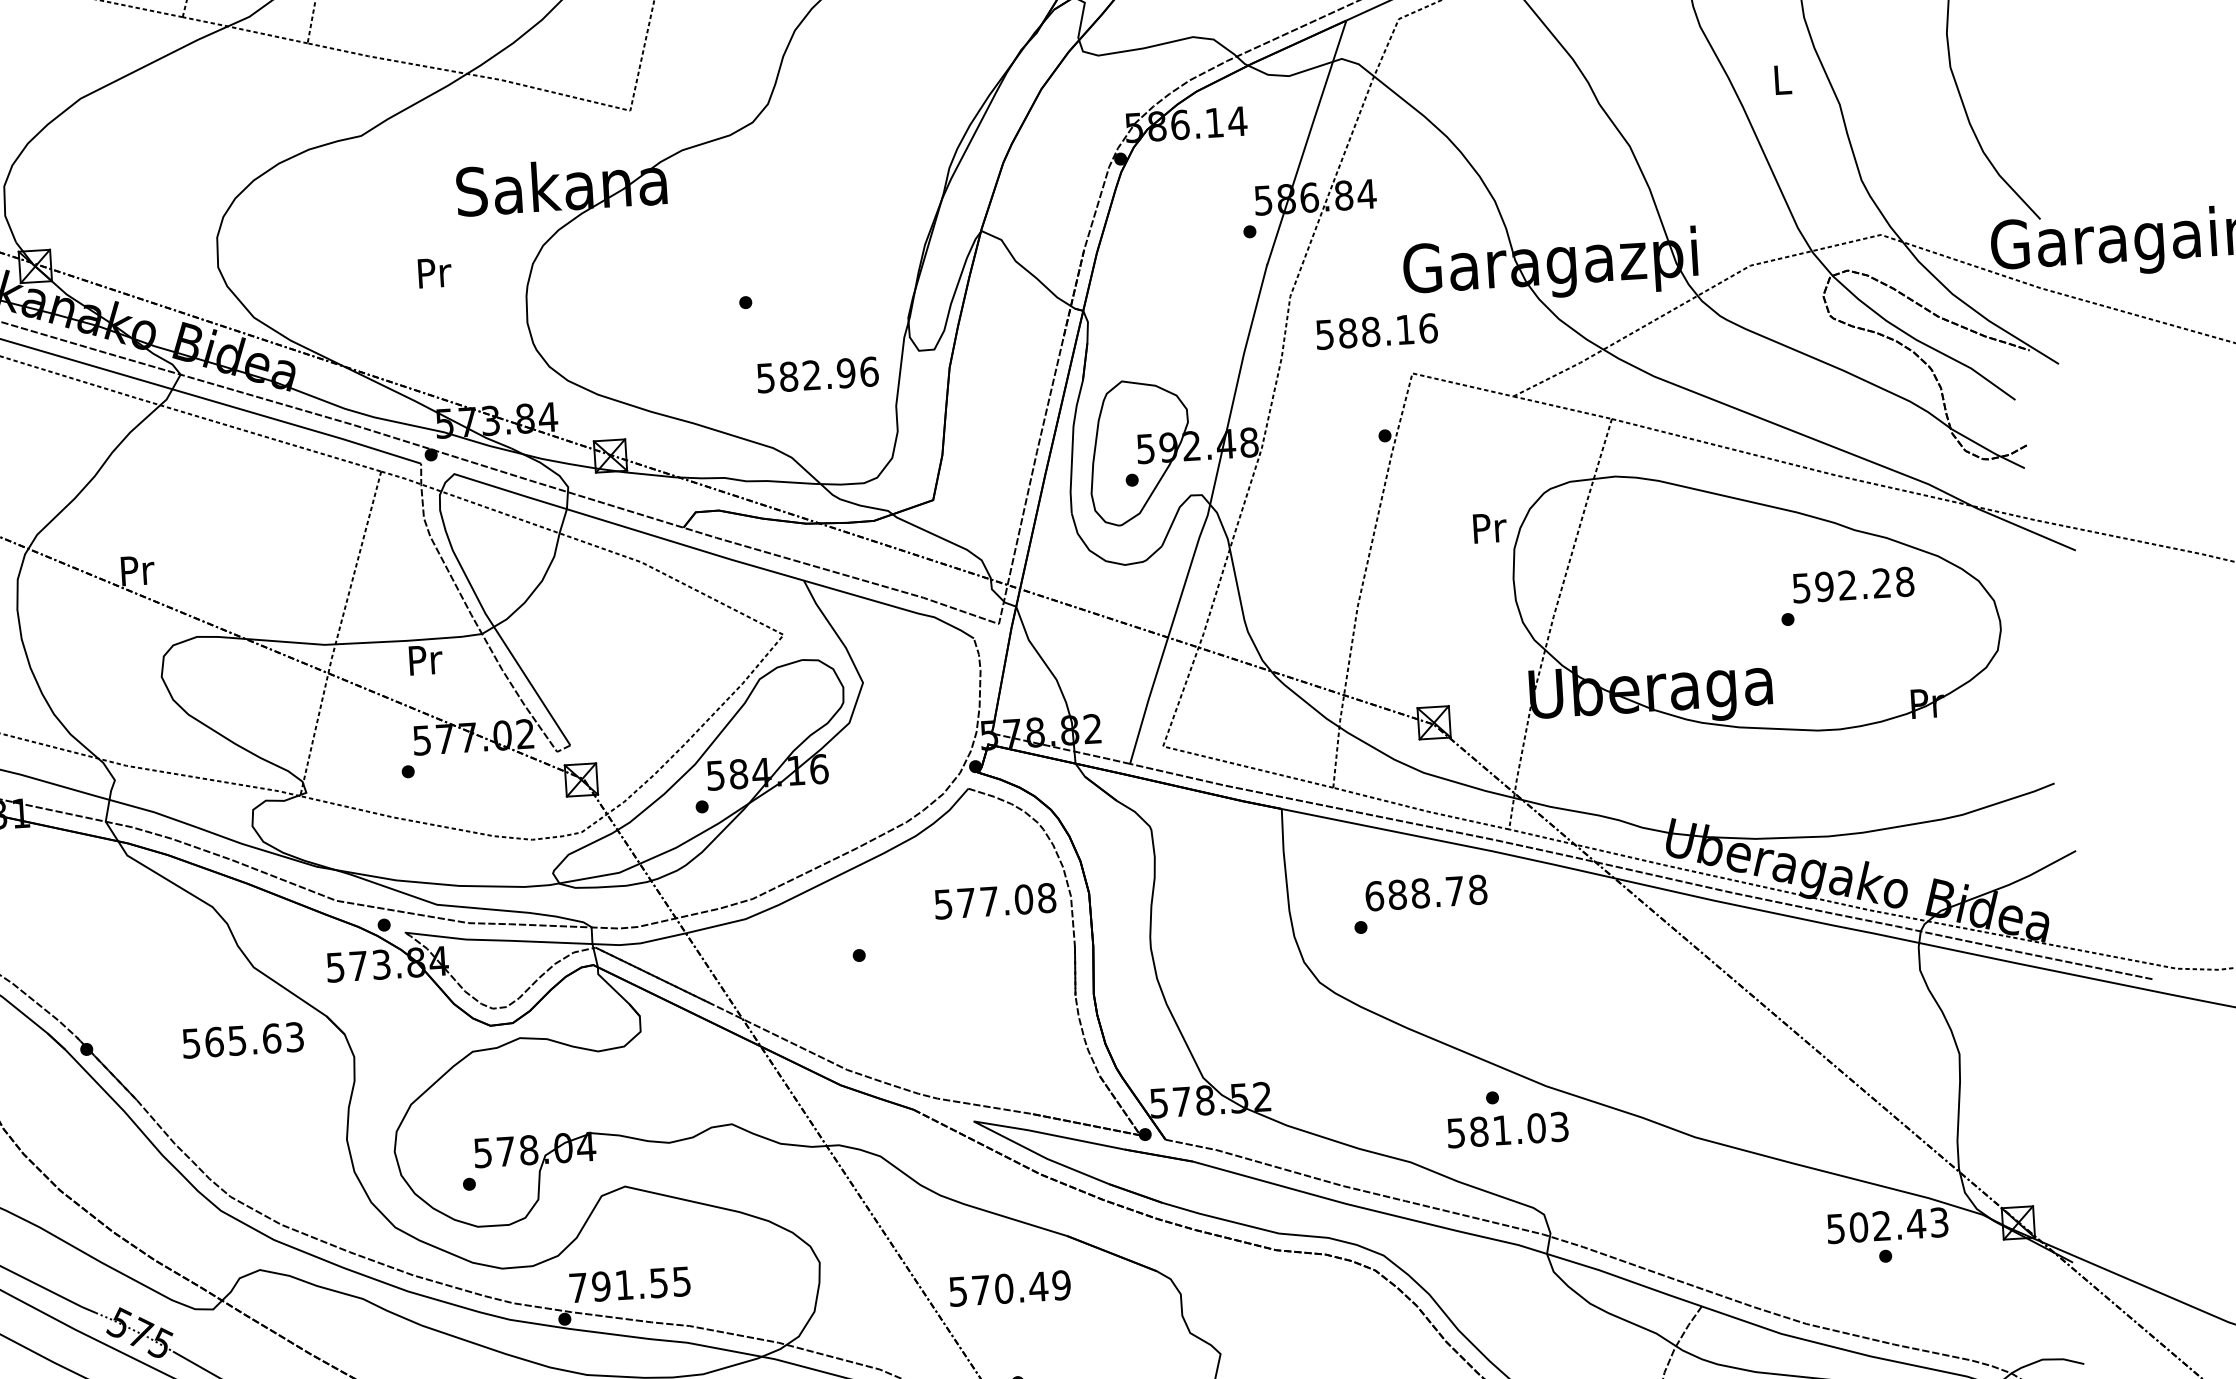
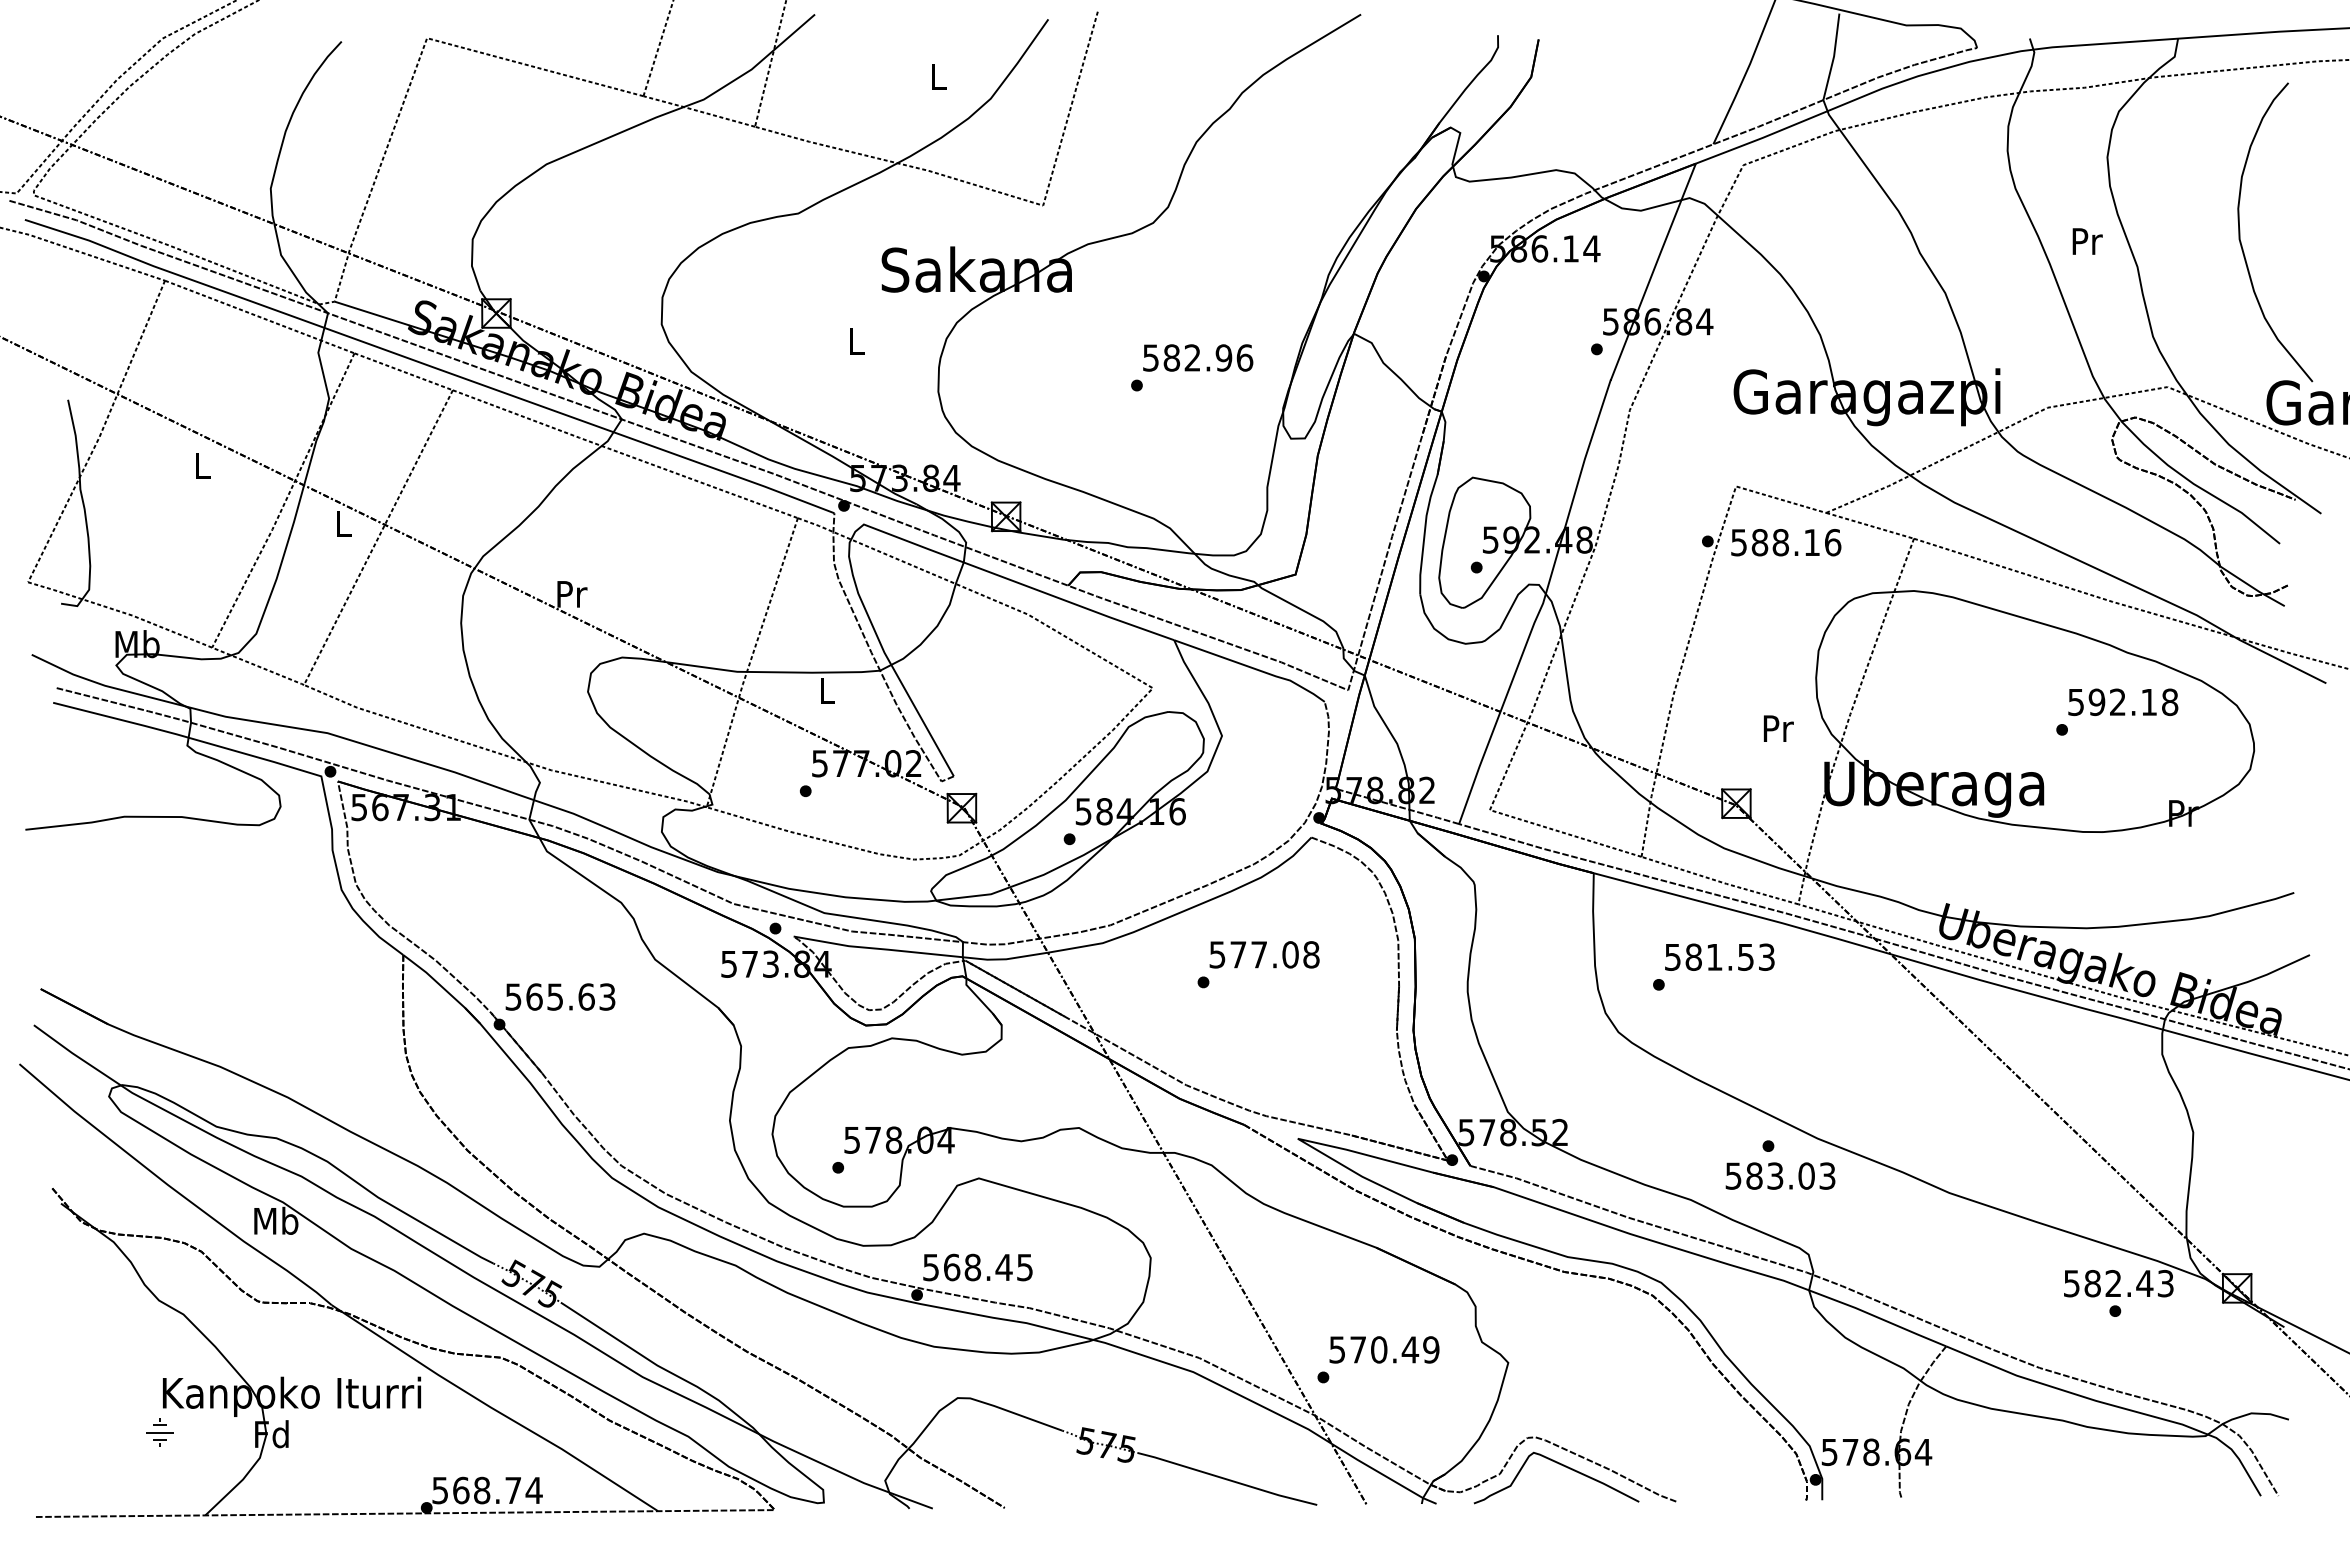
text: (1783, 79) -> (2087, 241), L -> Pr
text: (434, 272) -> (857, 341), Pr -> L
text: (1377, 331) -> (1786, 542), moved
text: (818, 374) -> (1198, 357), moved
text: (1489, 527) -> (1778, 728), moved
text: (1881, 582) -> (2148, 701), 592.28 -> 592.18
text: (425, 659) -> (827, 690), Pr -> L
text: (1425, 892) -> (1719, 956), 688.78 -> 581.53
text: (995, 900) -> (1264, 954), moved
text: (243, 1039) -> (560, 996), moved
text: (1502, 1129) -> (1775, 1175), 581.03 -> 583.03
text: (1858, 1227) -> (2092, 1283), 502.43 -> 582.43
text: (618, 1285) -> (967, 1267), 791.55 -> 568.45
text: (1010, 1288) -> (1384, 1349), moved

